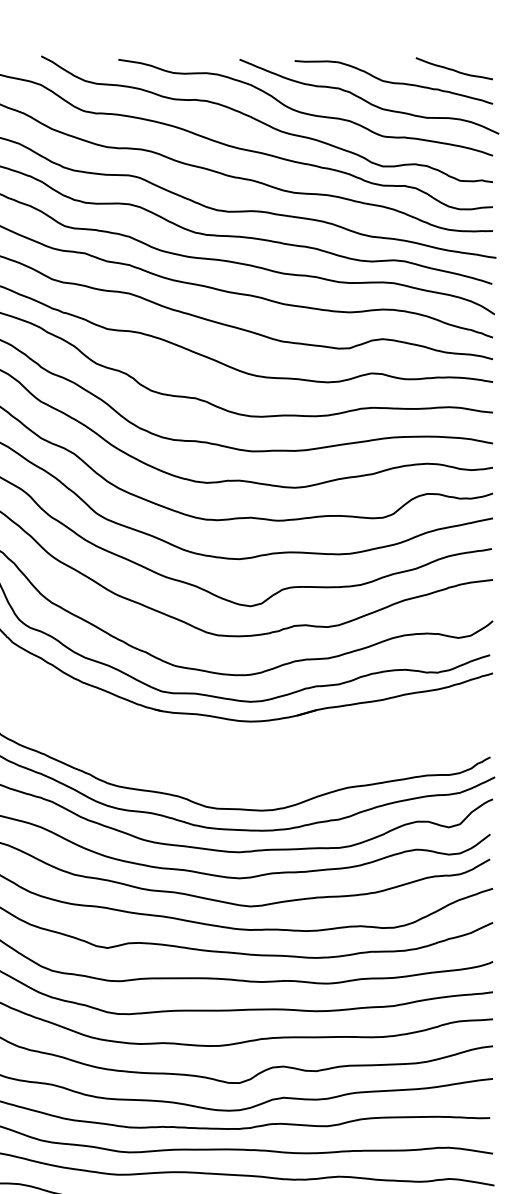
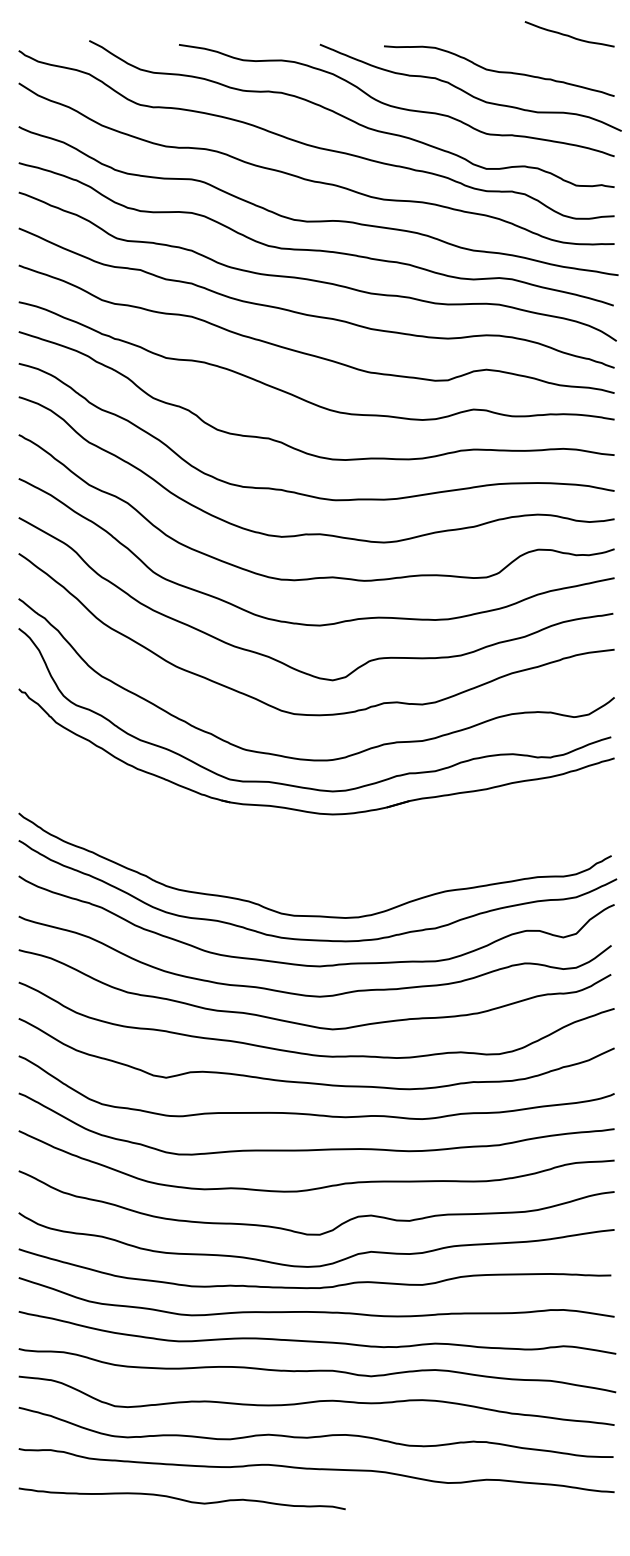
curve: (454, 69) -> (569, 35), moved

